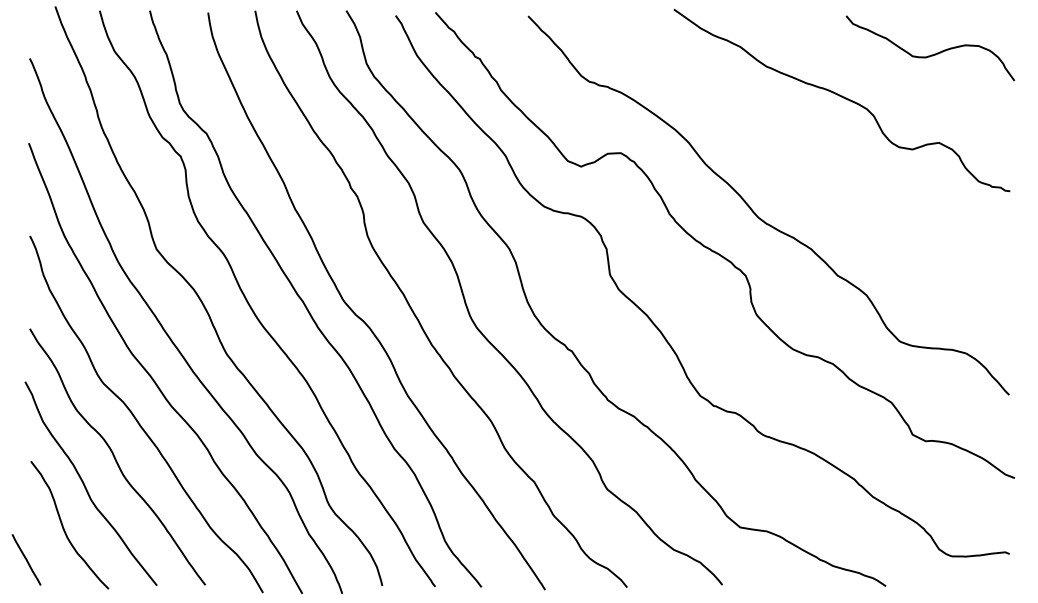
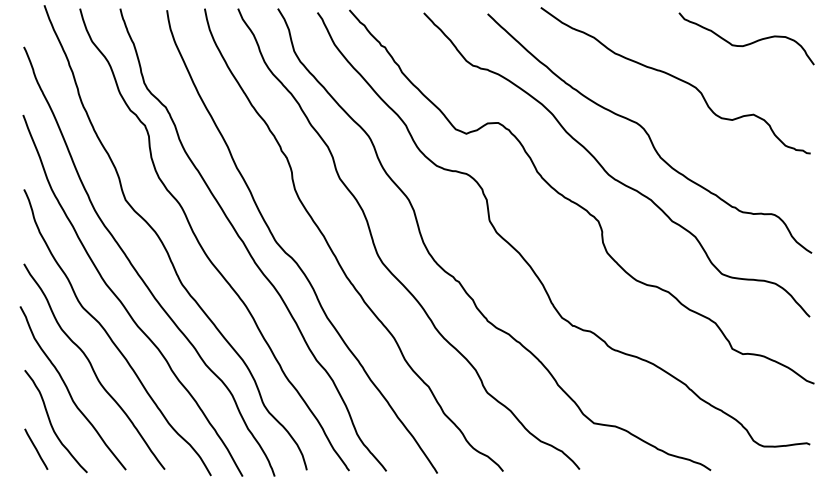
curve: (808, 166) -> (648, 133), added
line: (26, 558) -> (36, 448), moved

